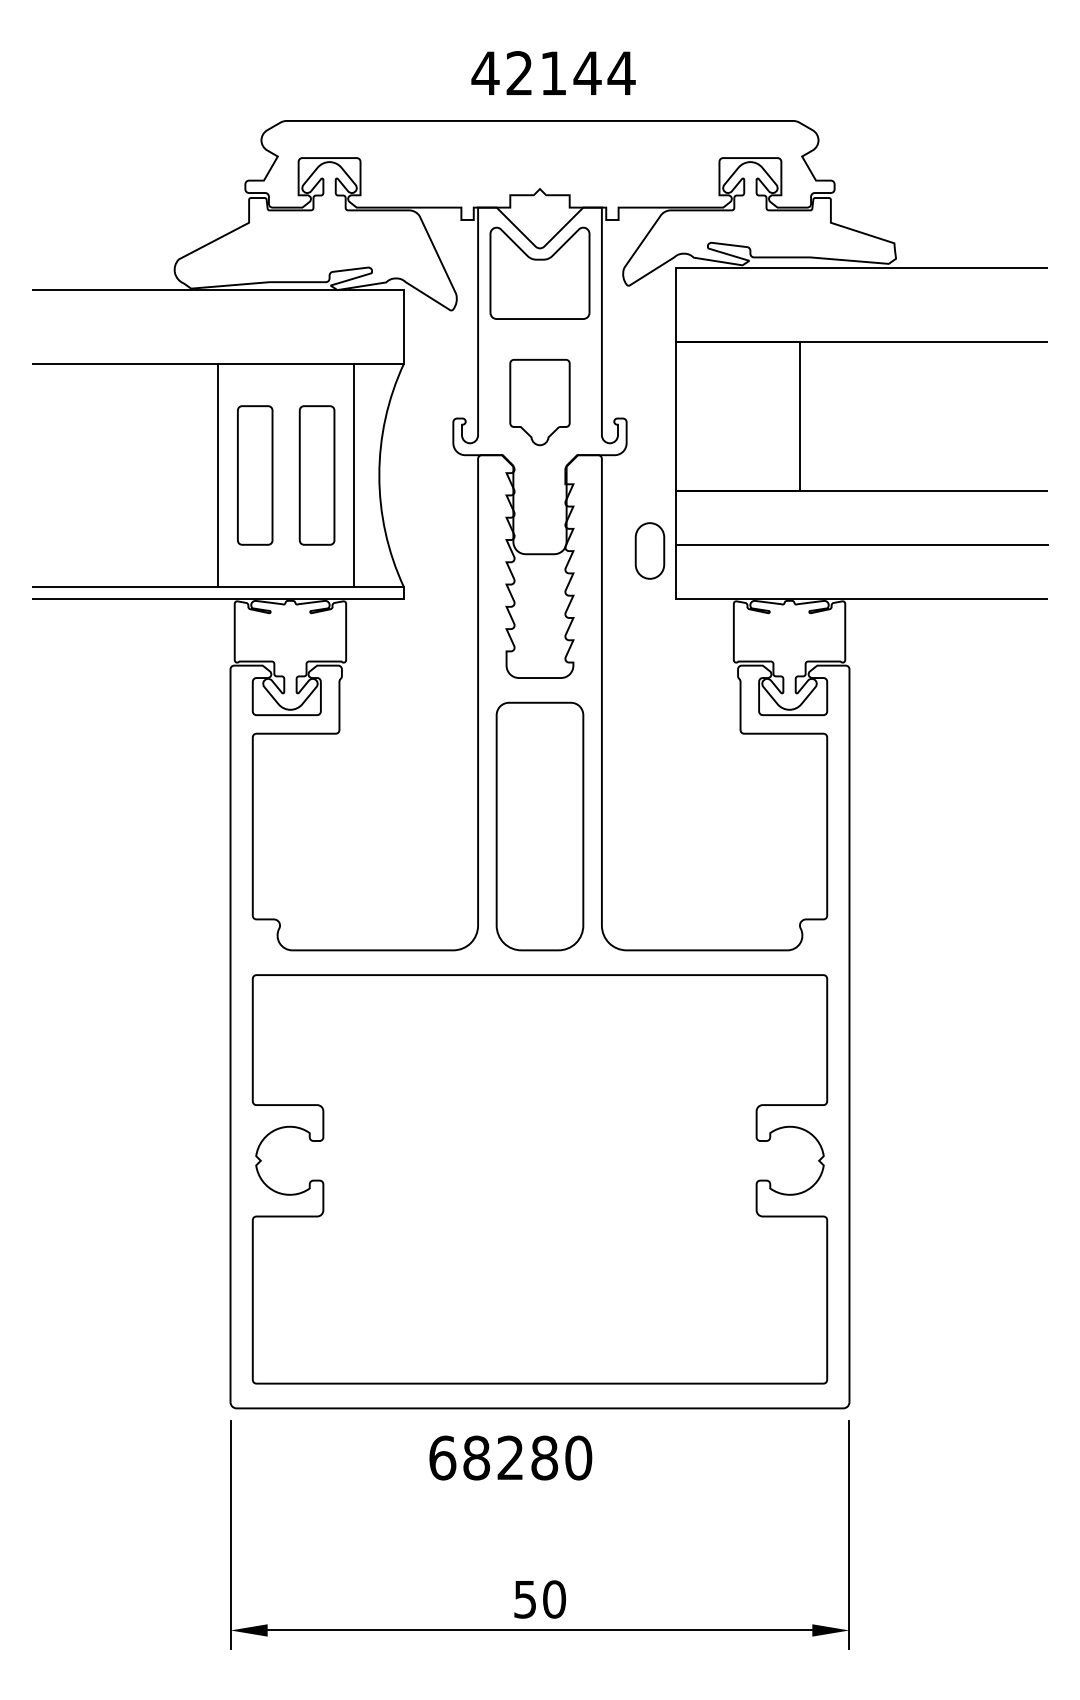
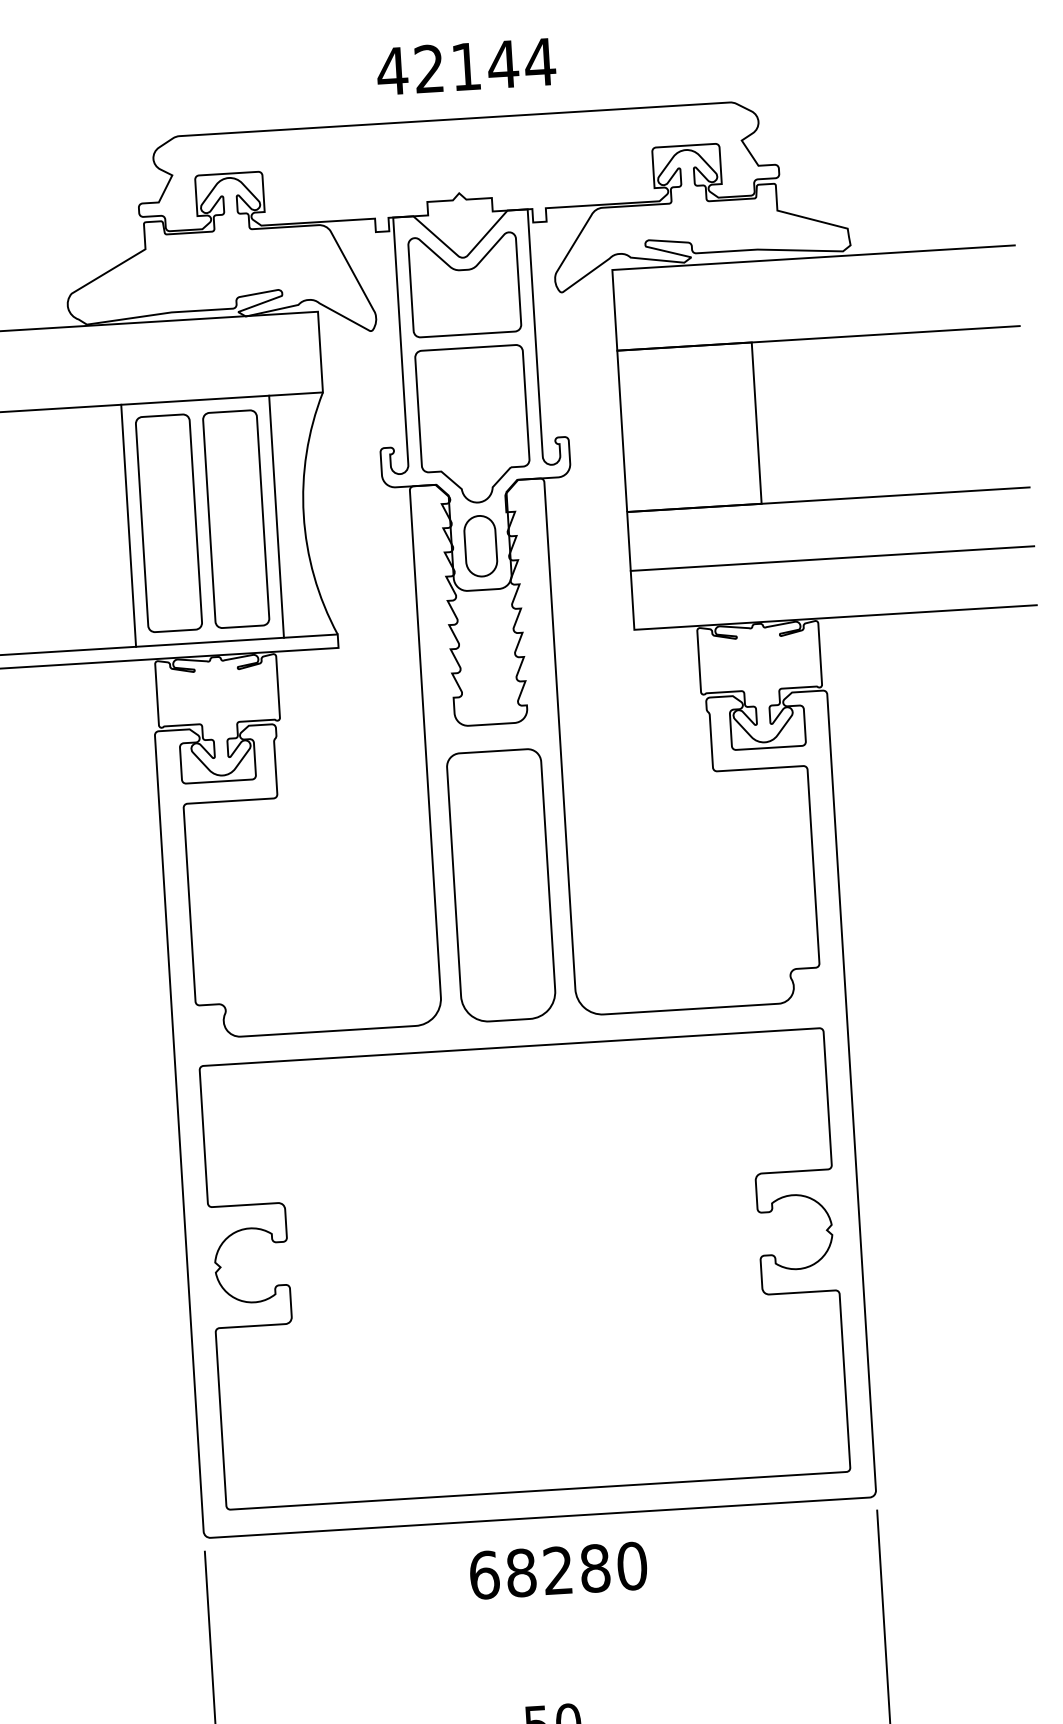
part: (539, 402) -> (472, 425), size x1.67
part: (254, 475) -> (168, 523), size x1.43
part: (316, 475) -> (235, 519), size x1.43
part: (649, 550) -> (480, 545), moved
text: (510, 1457) -> (558, 1570), moved

